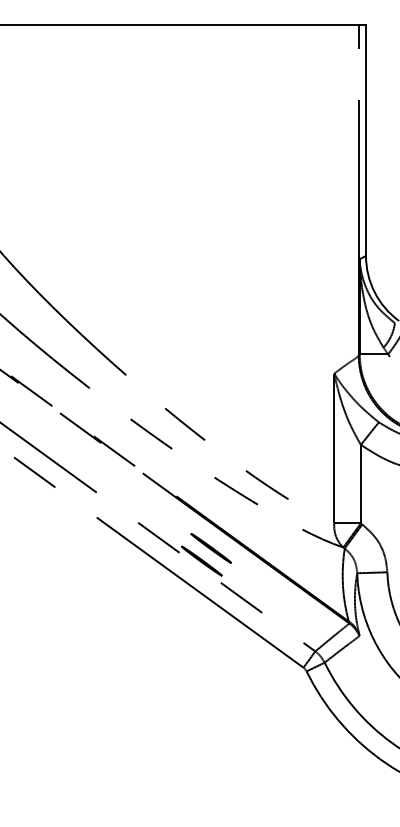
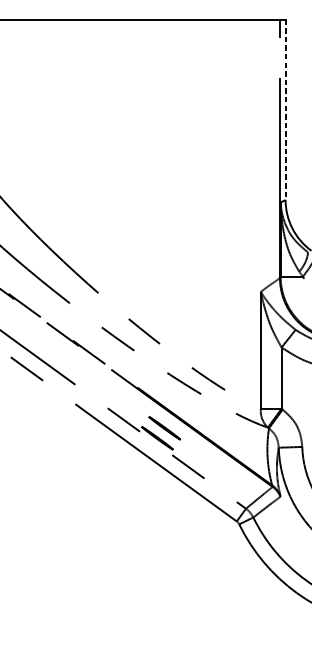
line: (366, 140) -> (285, 109), solid -> dashed

